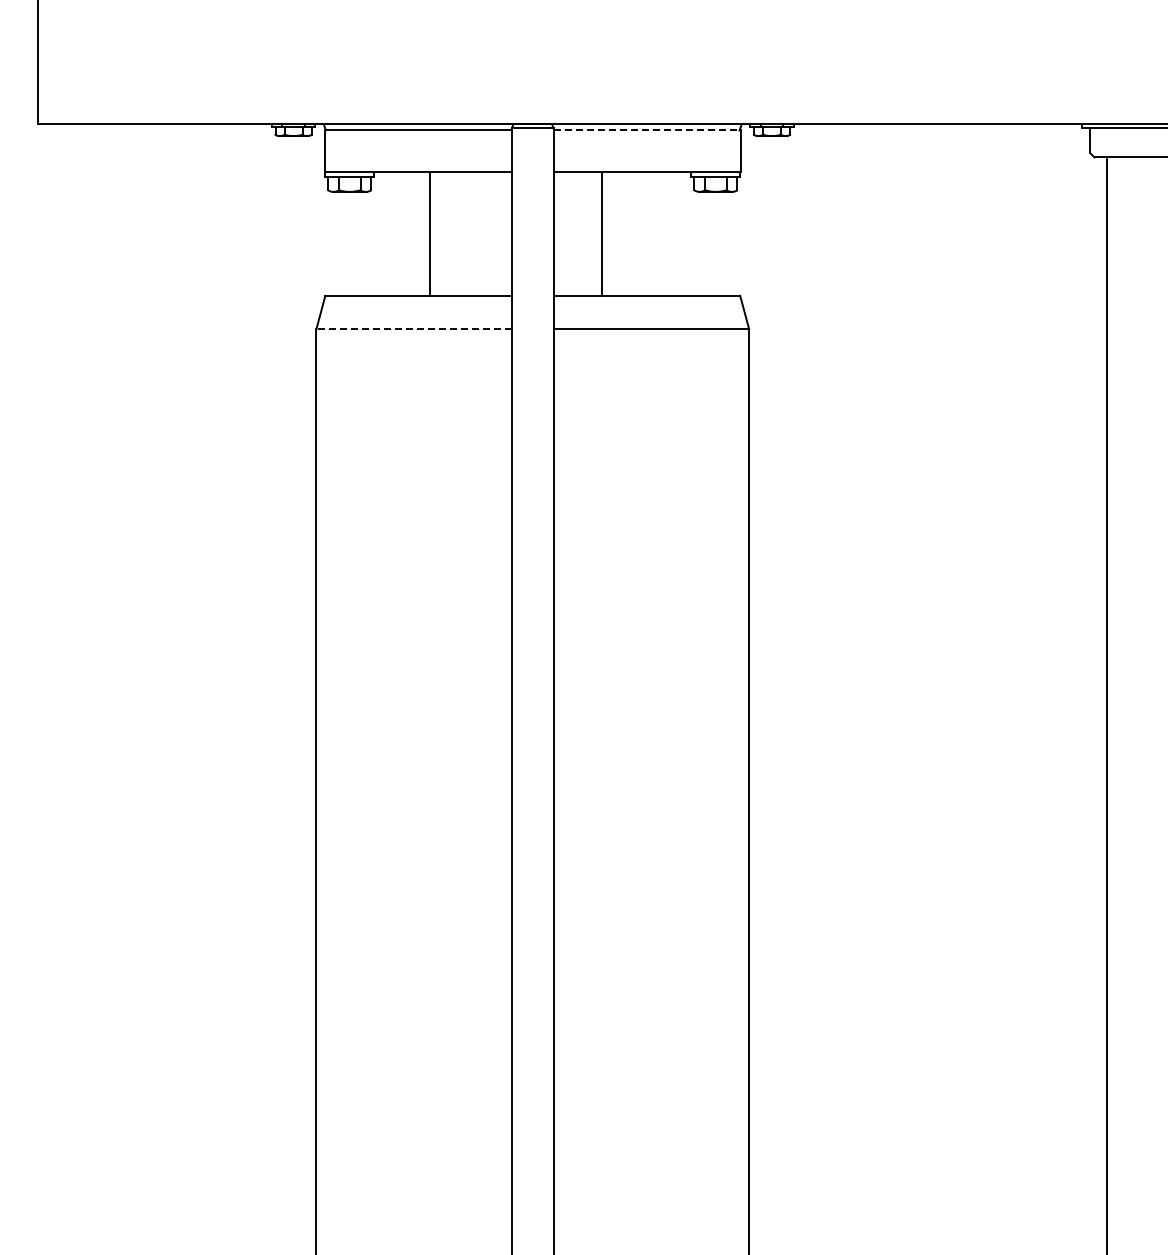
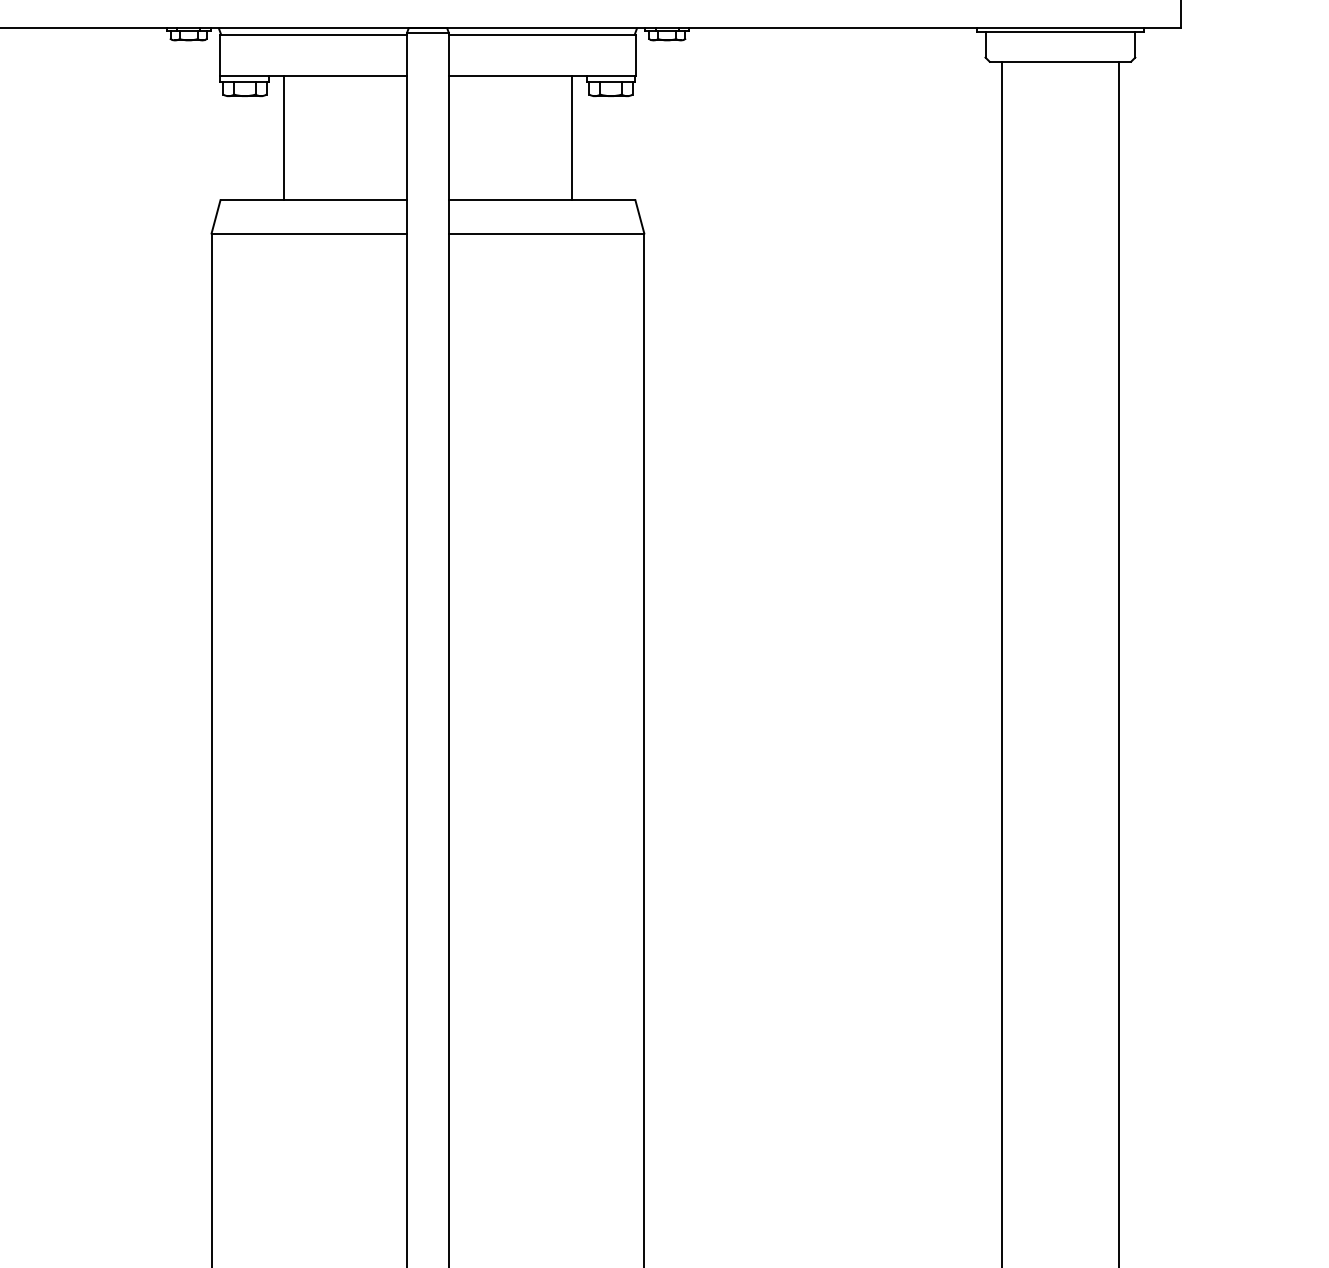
line: (647, 130) -> (542, 34), dashed -> solid
line: (430, 234) -> (284, 138), moved
line: (602, 234) -> (571, 138), moved
line: (414, 329) -> (309, 233), dashed -> solid

